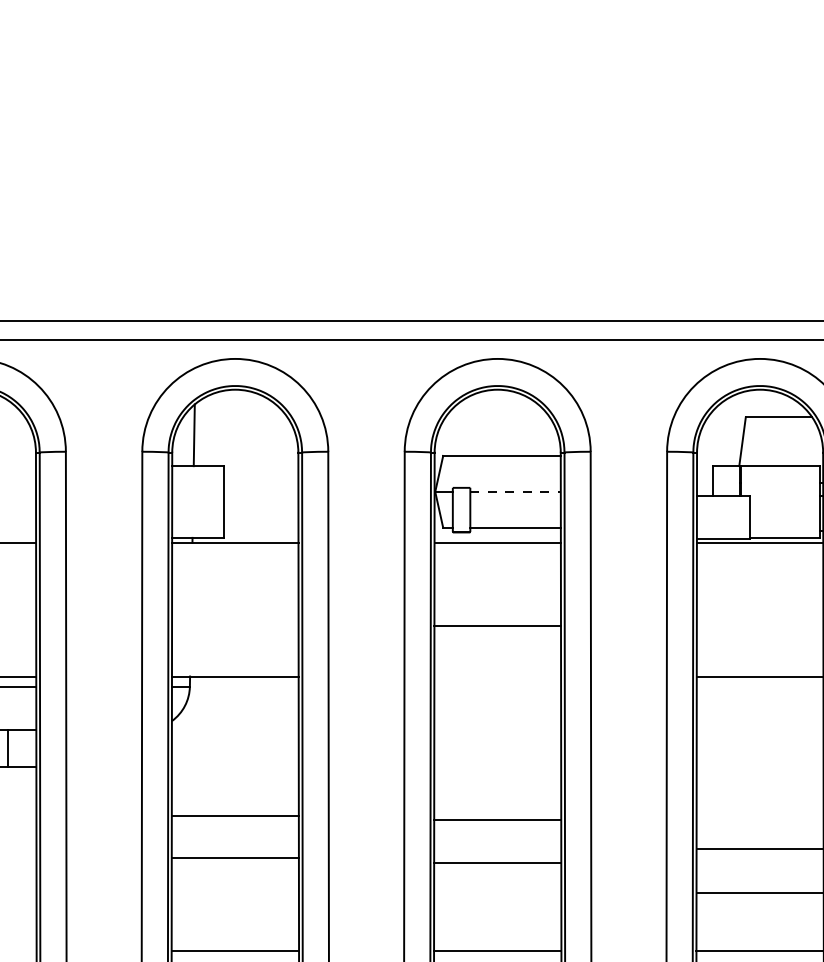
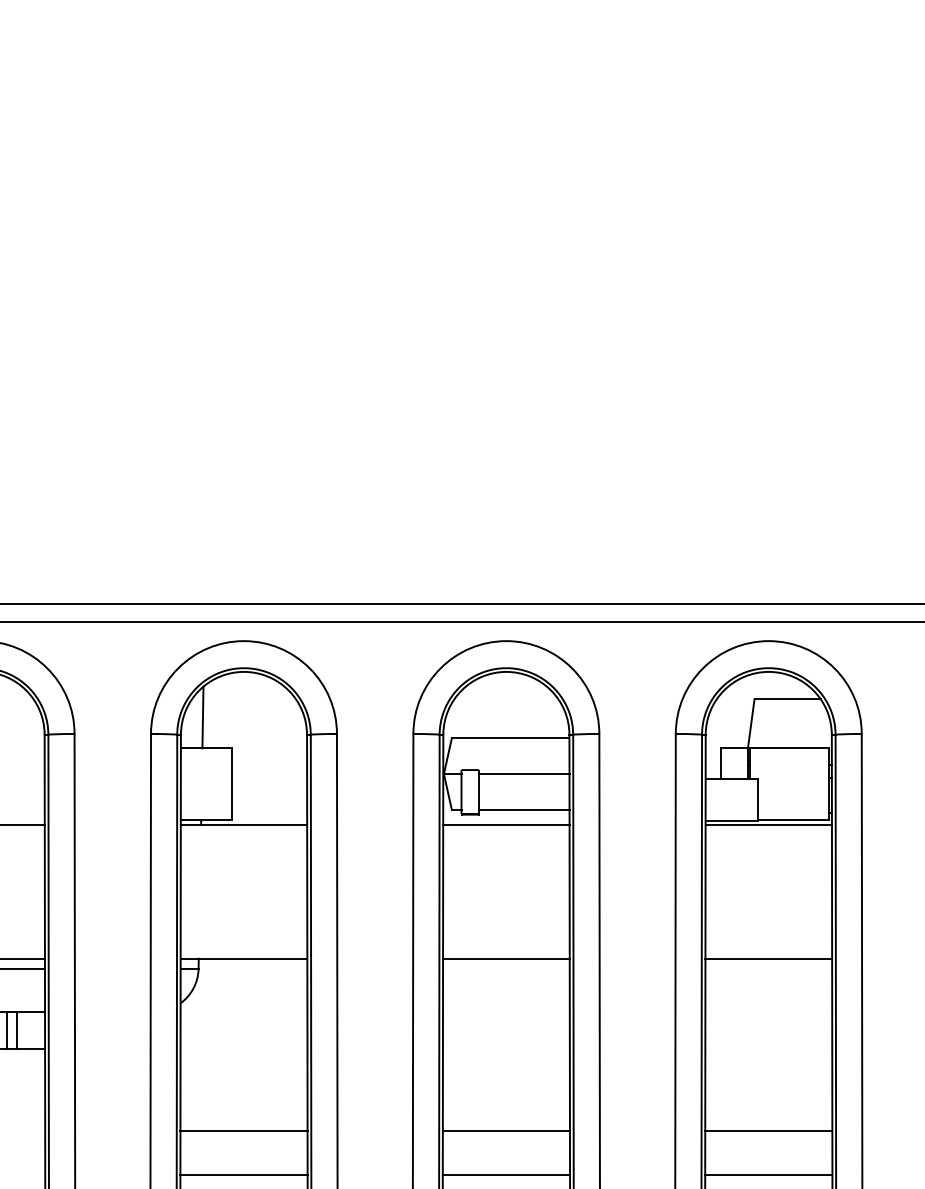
line: (515, 492) -> (524, 774), dashed -> solid
line: (497, 625) -> (506, 958), moved
line: (234, 816) -> (243, 1131), moved
line: (496, 820) -> (505, 1131), moved
line: (234, 857) -> (243, 1174), moved
line: (497, 862) -> (506, 1174), moved

